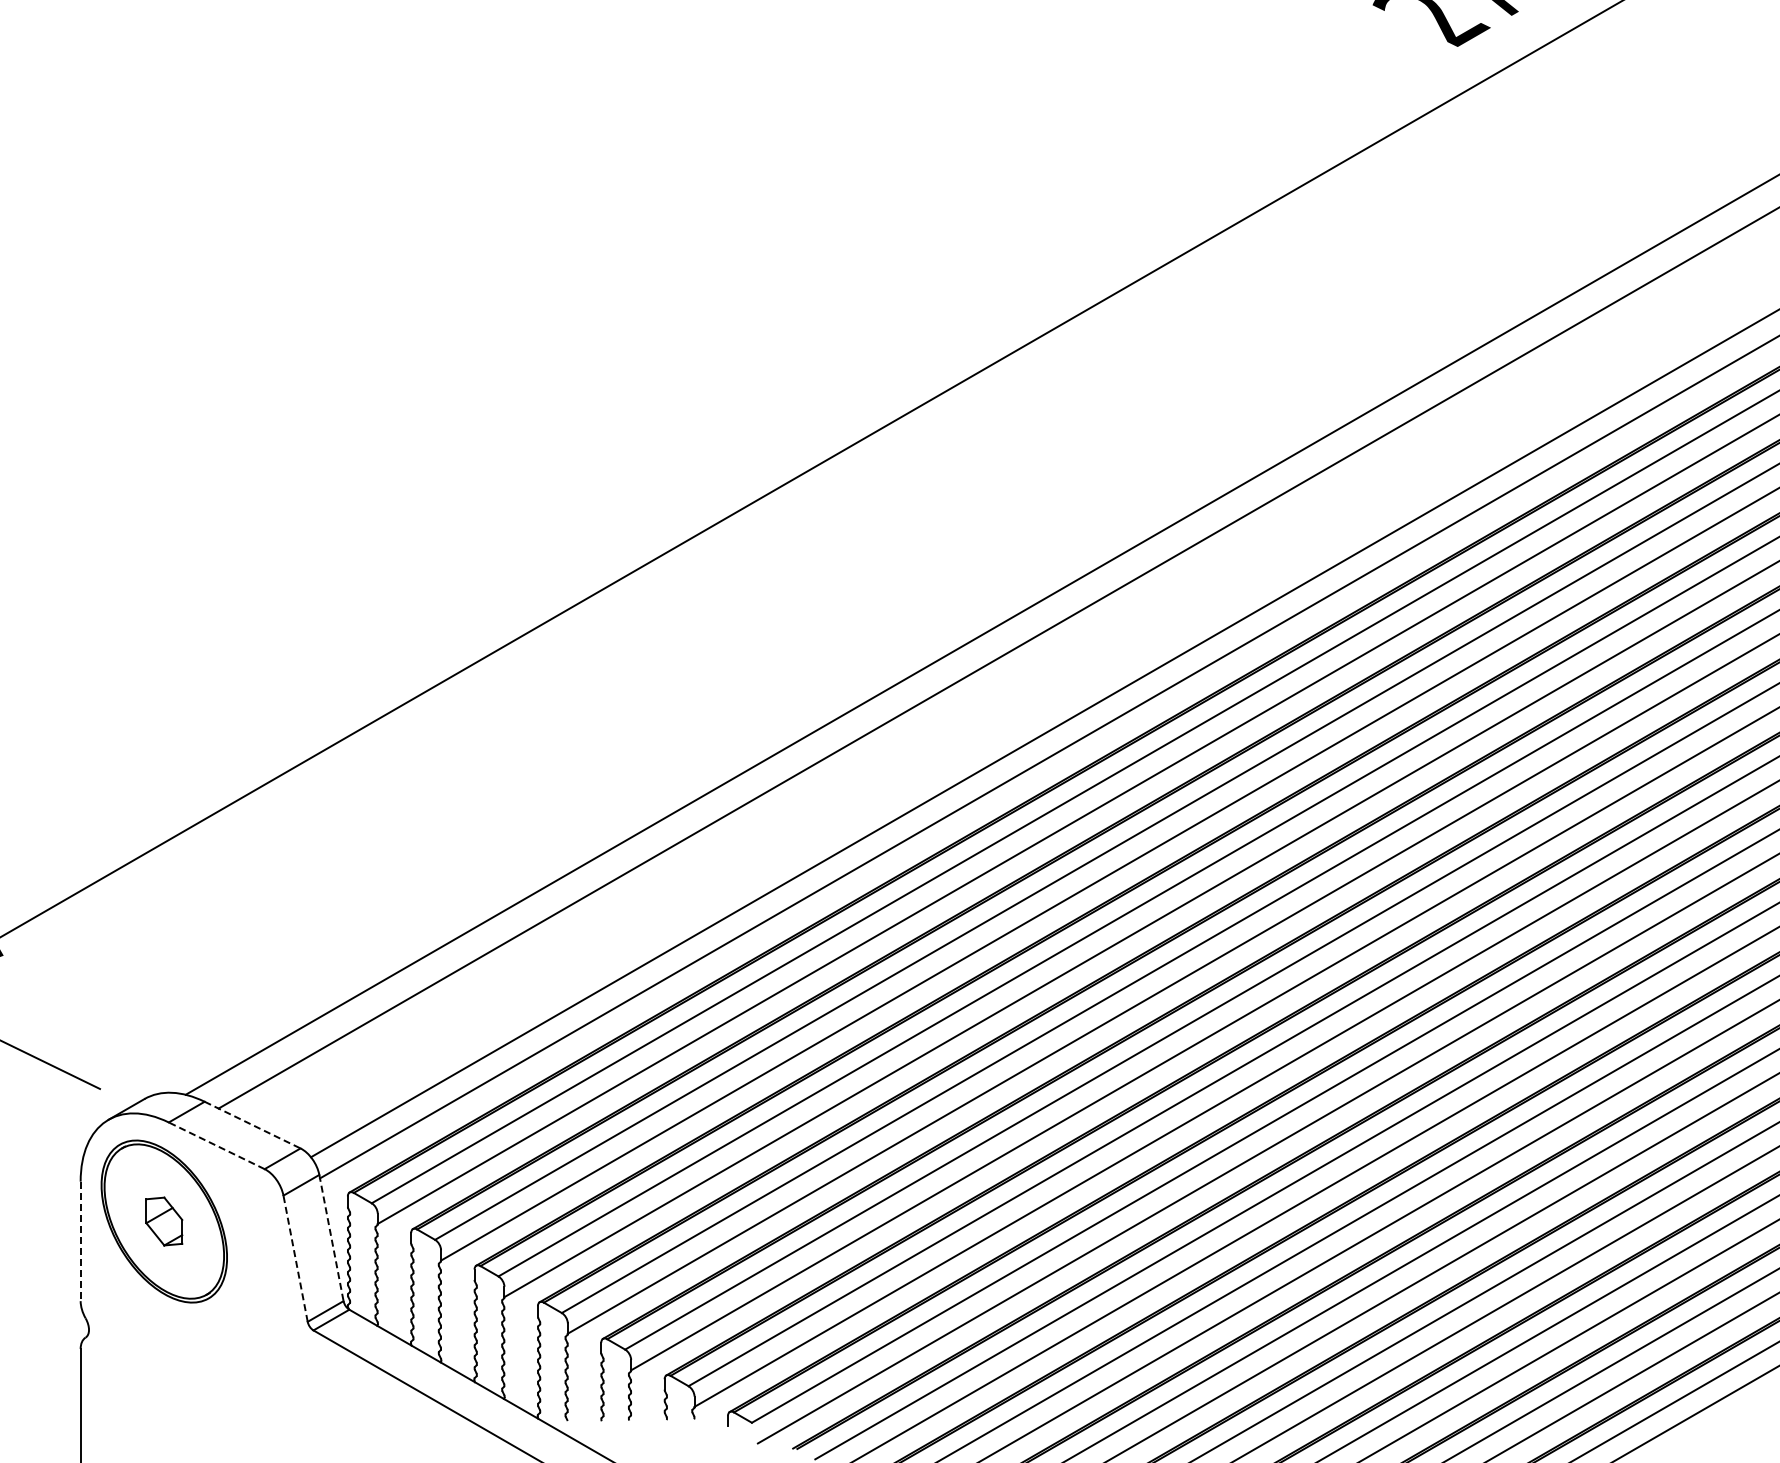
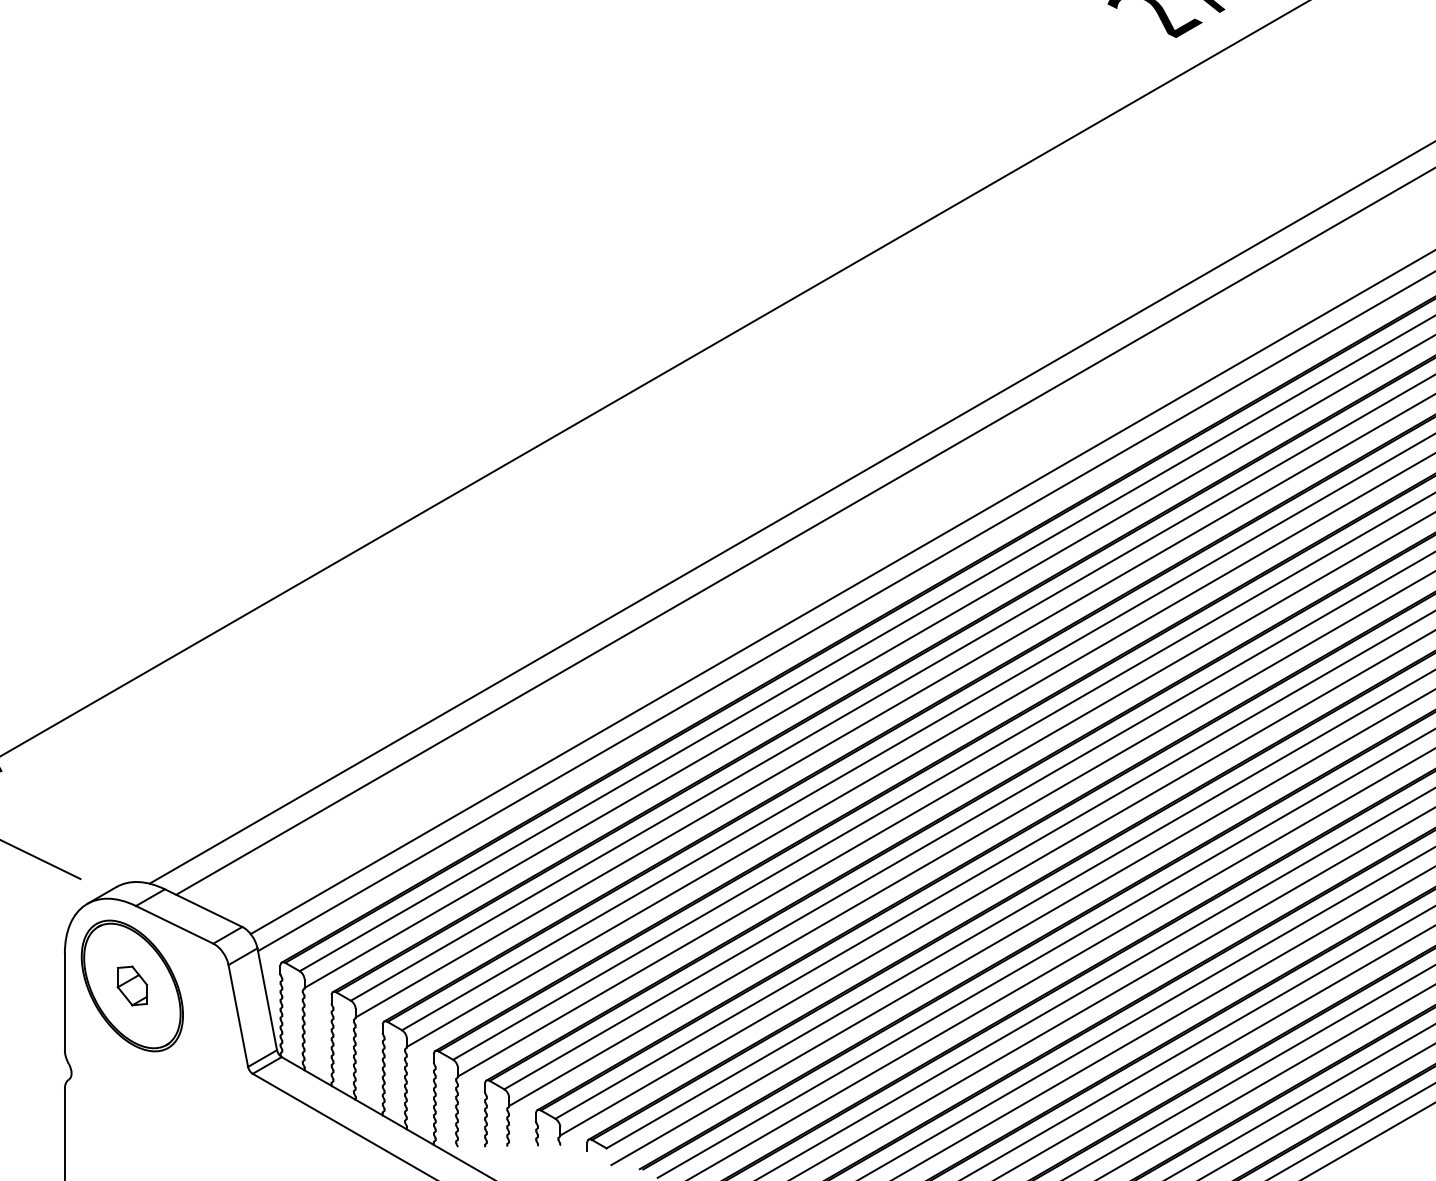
line: (253, 1125) -> (204, 908), dashed -> solid
line: (216, 1145) -> (174, 924), dashed -> solid
line: (331, 1238) -> (267, 999), dashed -> solid
line: (80, 1241) -> (64, 1002), dashed -> solid
line: (295, 1258) -> (238, 1015), dashed -> solid

